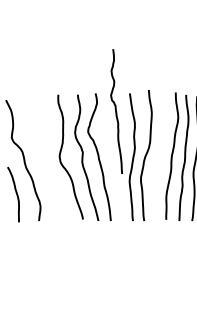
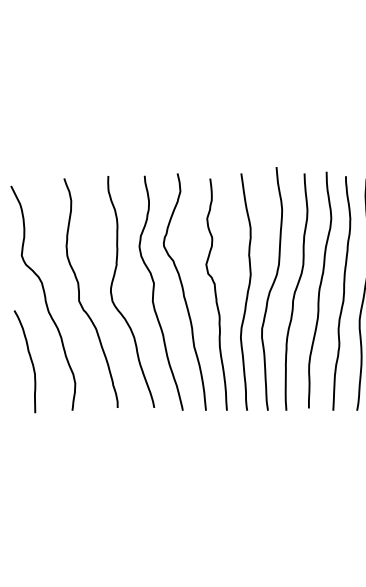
curve: (116, 111) -> (216, 294), moved
curve: (159, 156) -> (296, 290), added
curve: (43, 157) -> (80, 292), added

